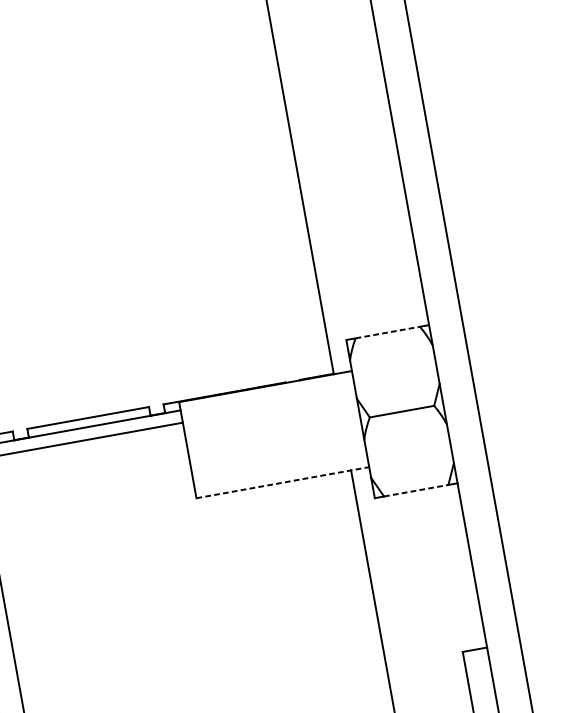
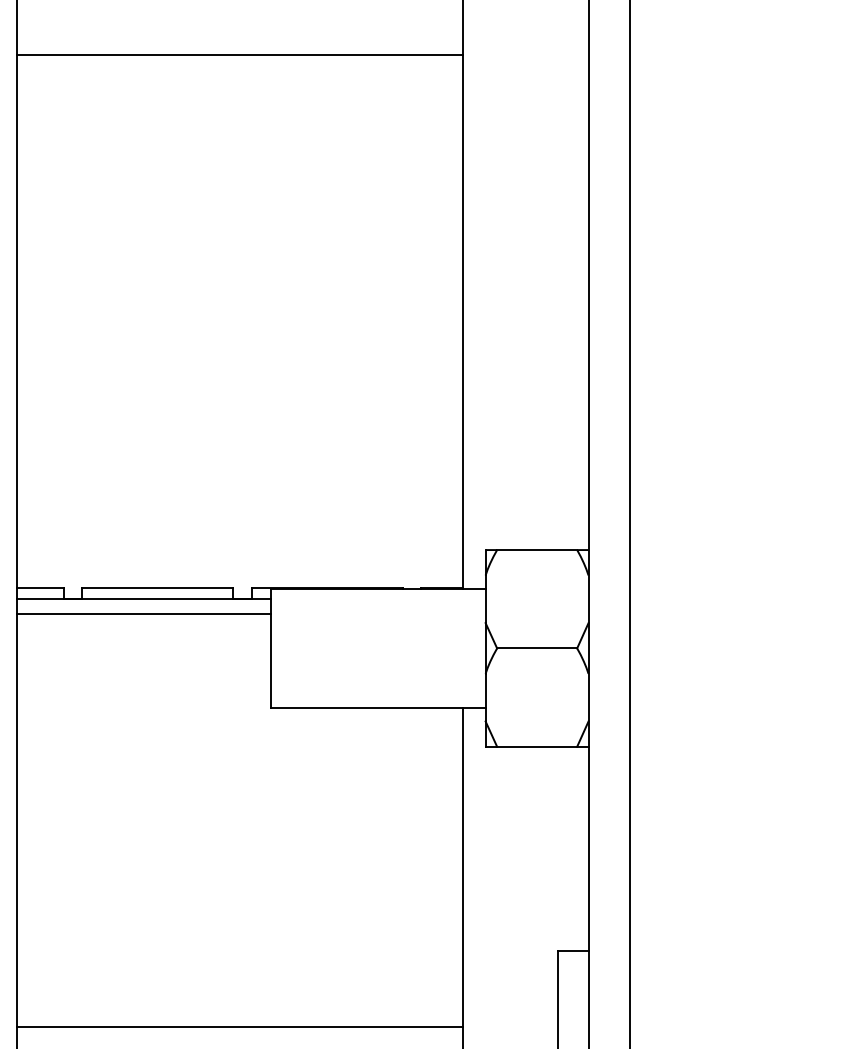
line: (388, 332) -> (537, 550), dashed -> solid
line: (283, 482) -> (378, 708), dashed -> solid
line: (416, 490) -> (537, 746), dashed -> solid

